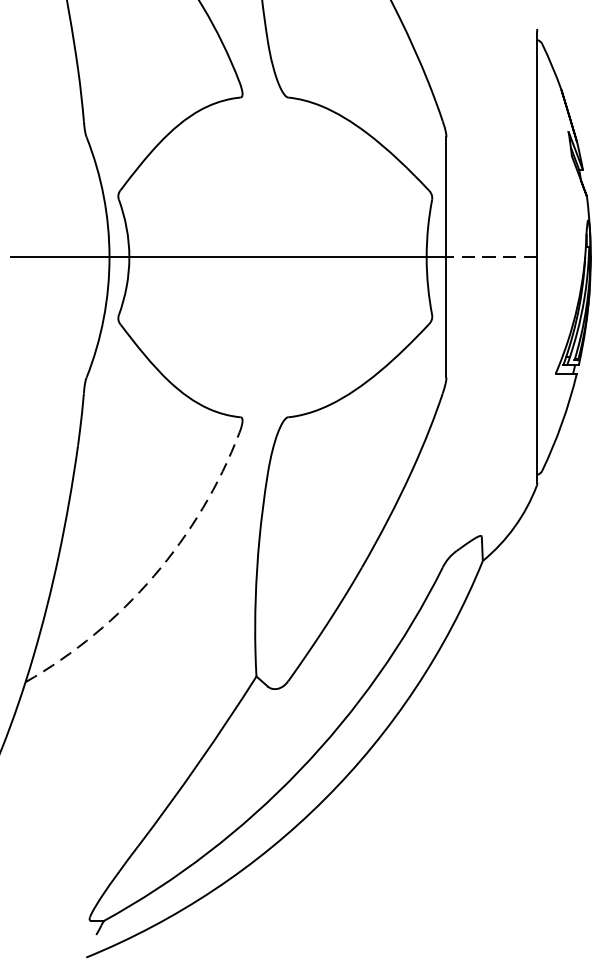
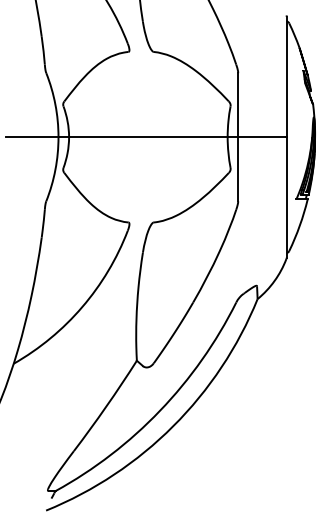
line: (490, 257) -> (261, 137), dashed -> solid
arc: (154, 576) -> (82, 307), dashed -> solid

